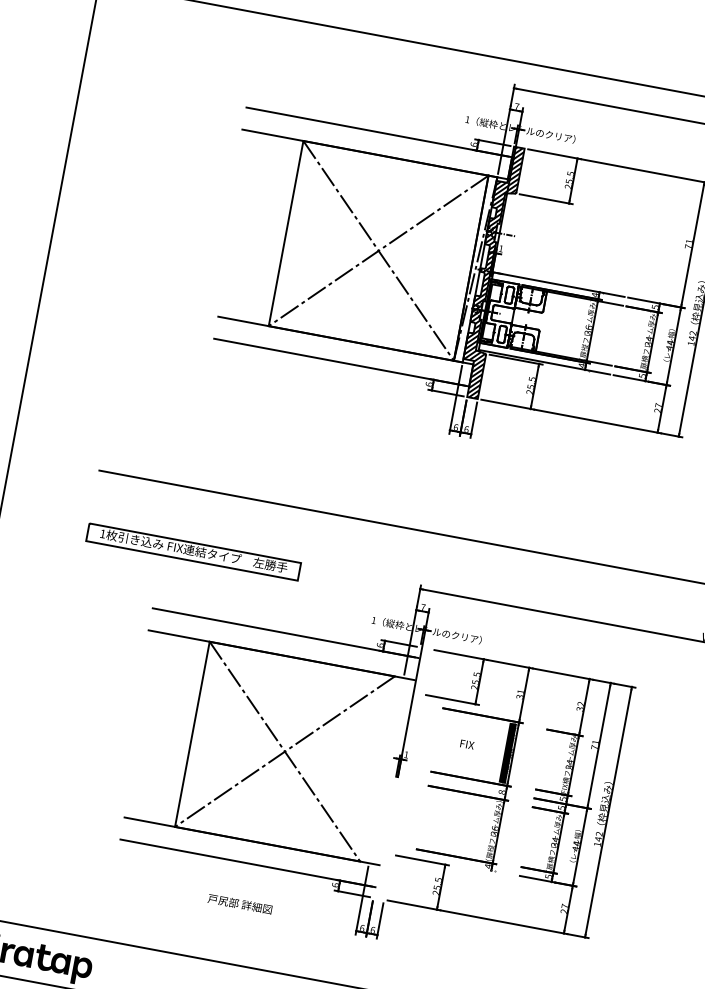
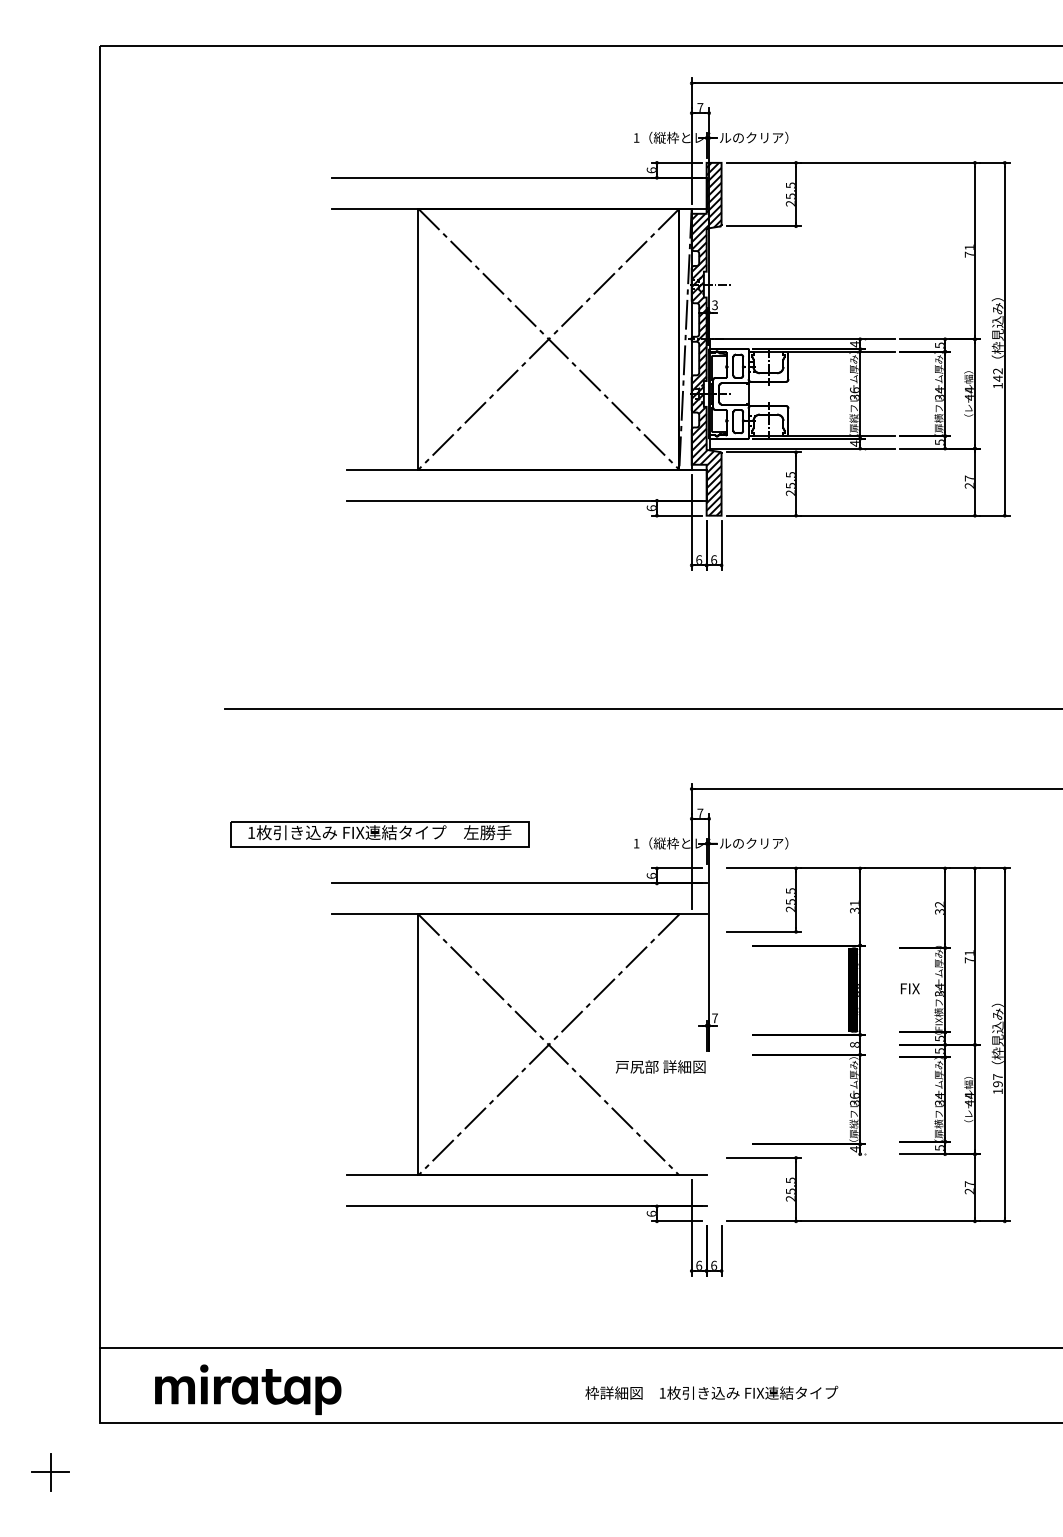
text: (500, 248) -> (714, 305), 1 -> 3
part: (193, 552) -> (379, 834), moved
text: (467, 744) -> (910, 988), moved
text: (406, 754) -> (714, 1018), 1 -> 7
text: (598, 836) -> (997, 1080), 142 -> 197
text: (240, 903) -> (660, 1066), moved

